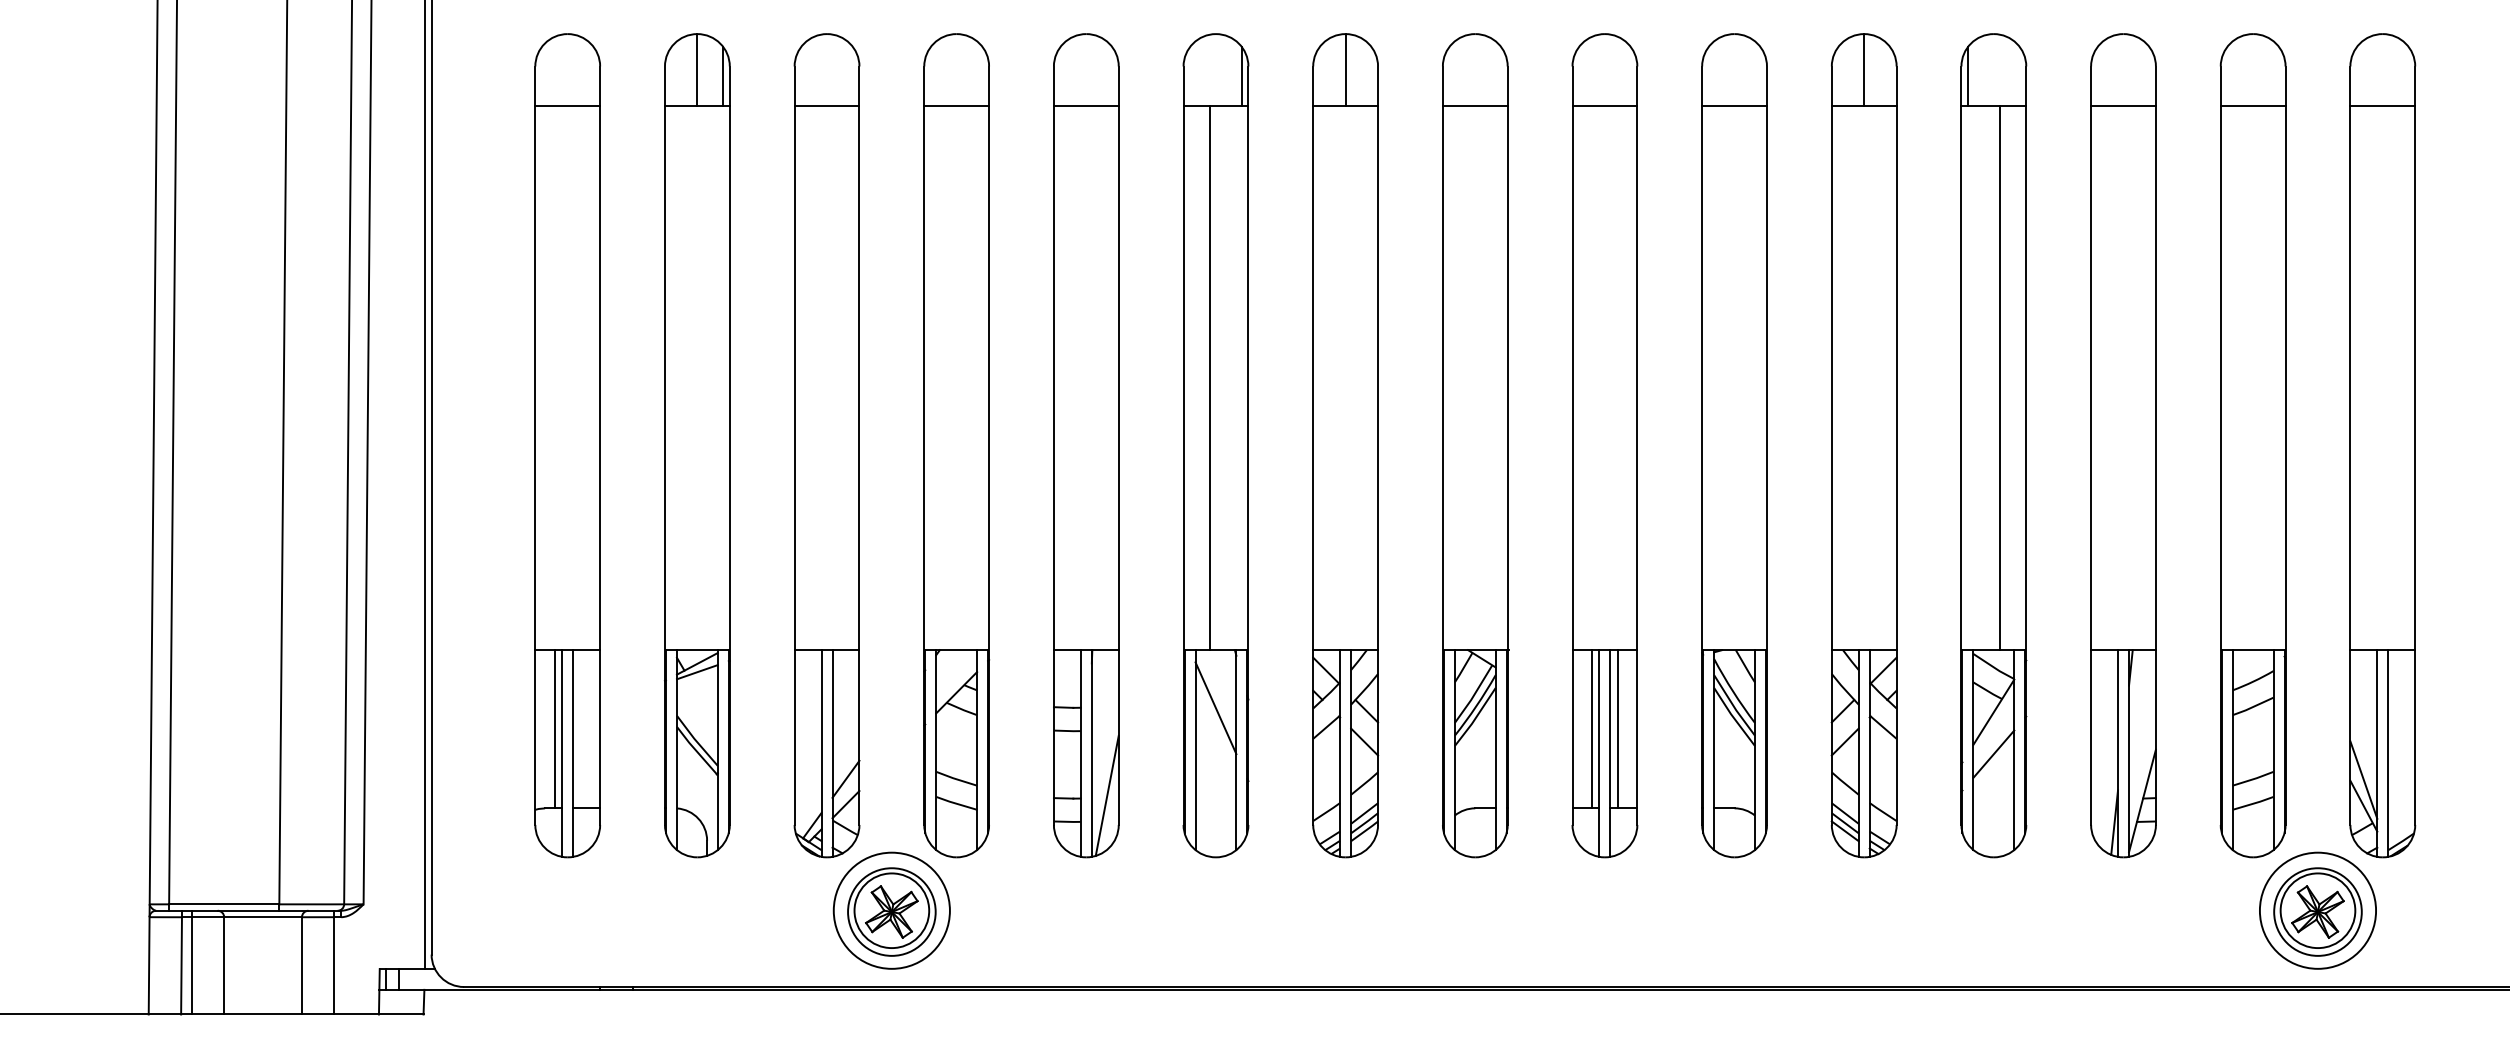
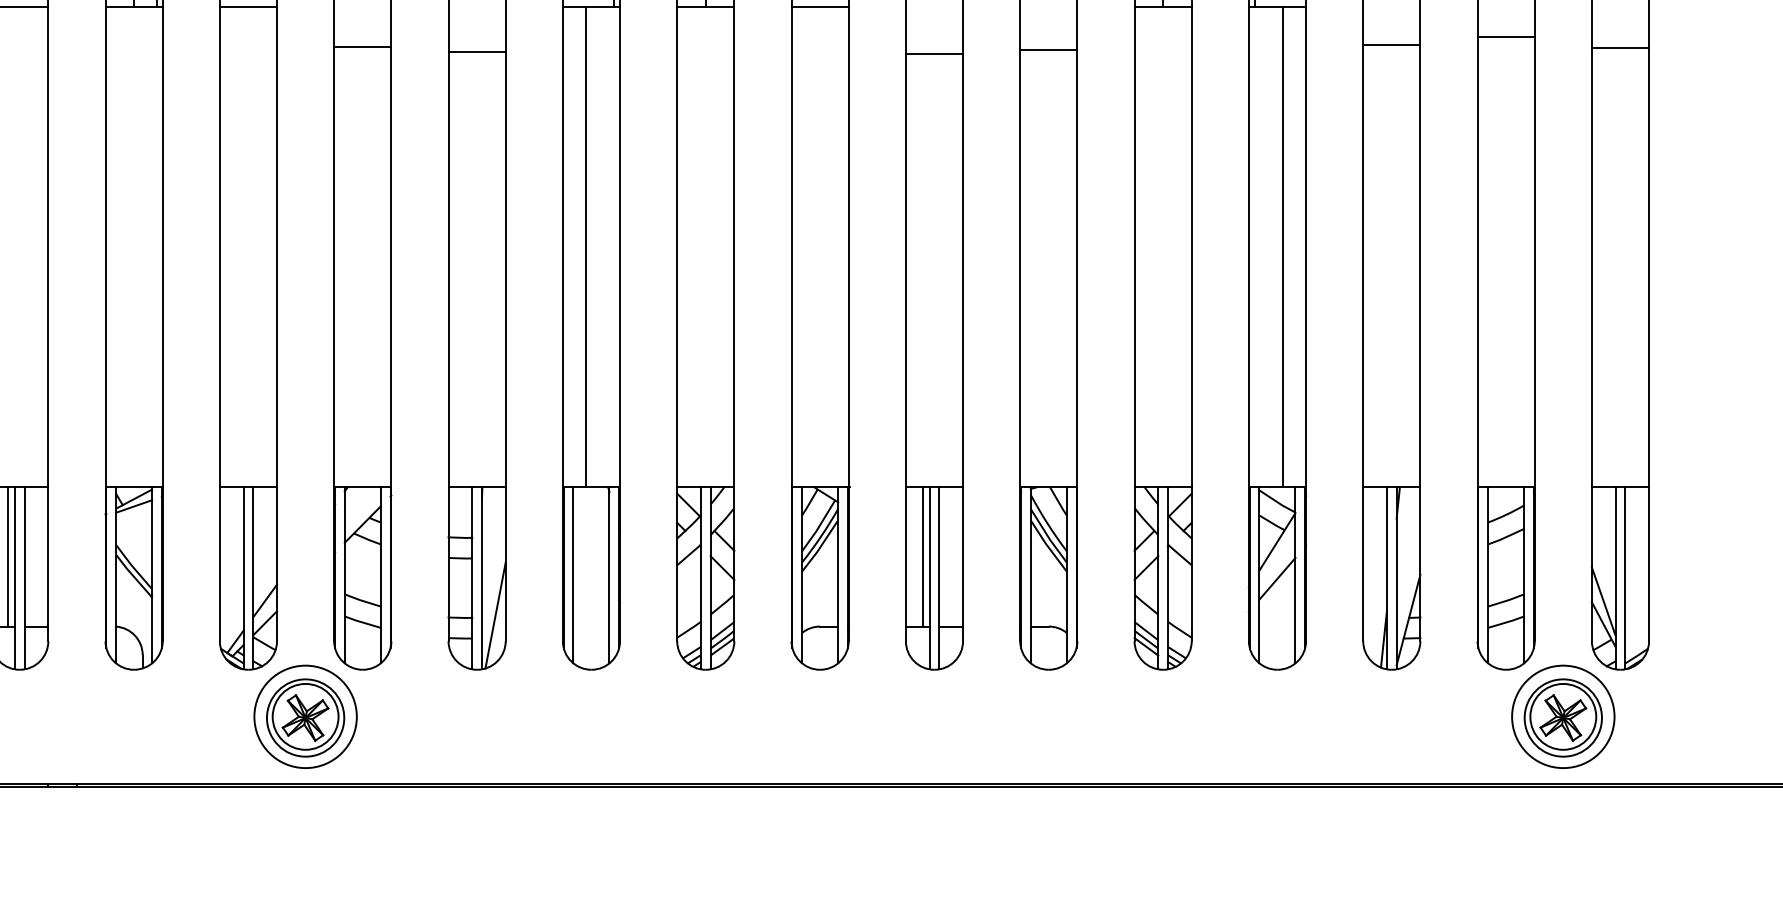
line: (956, 105) -> (362, 46), moved
line: (1085, 105) -> (476, 51), moved
line: (1604, 105) -> (934, 54), moved
line: (1734, 105) -> (1048, 49), moved
line: (2123, 105) -> (1391, 44), moved
line: (2252, 105) -> (1505, 36), moved
line: (2382, 105) -> (1620, 48), moved
line: (1215, 708) -> (591, 538), removed
line: (1617, 729) -> (945, 557), removed

